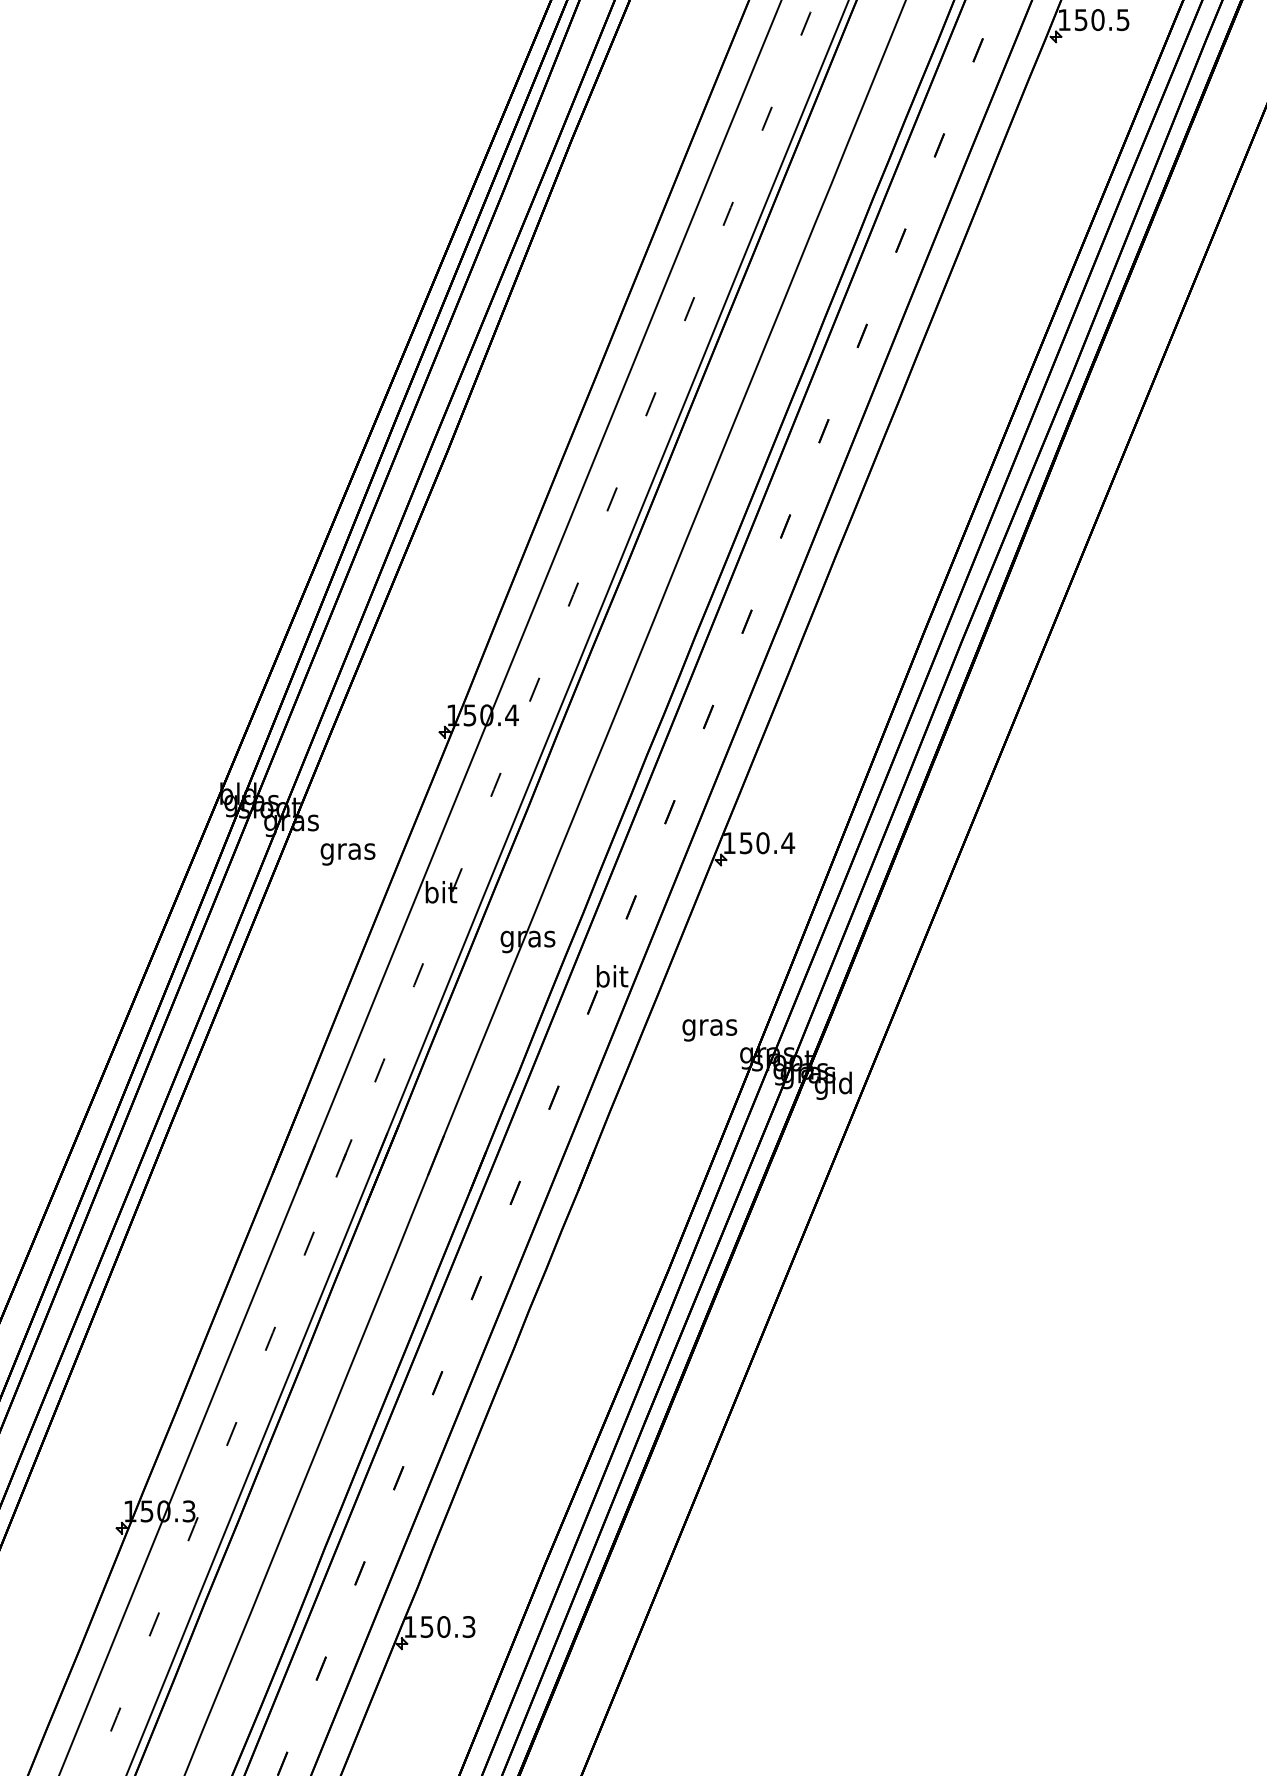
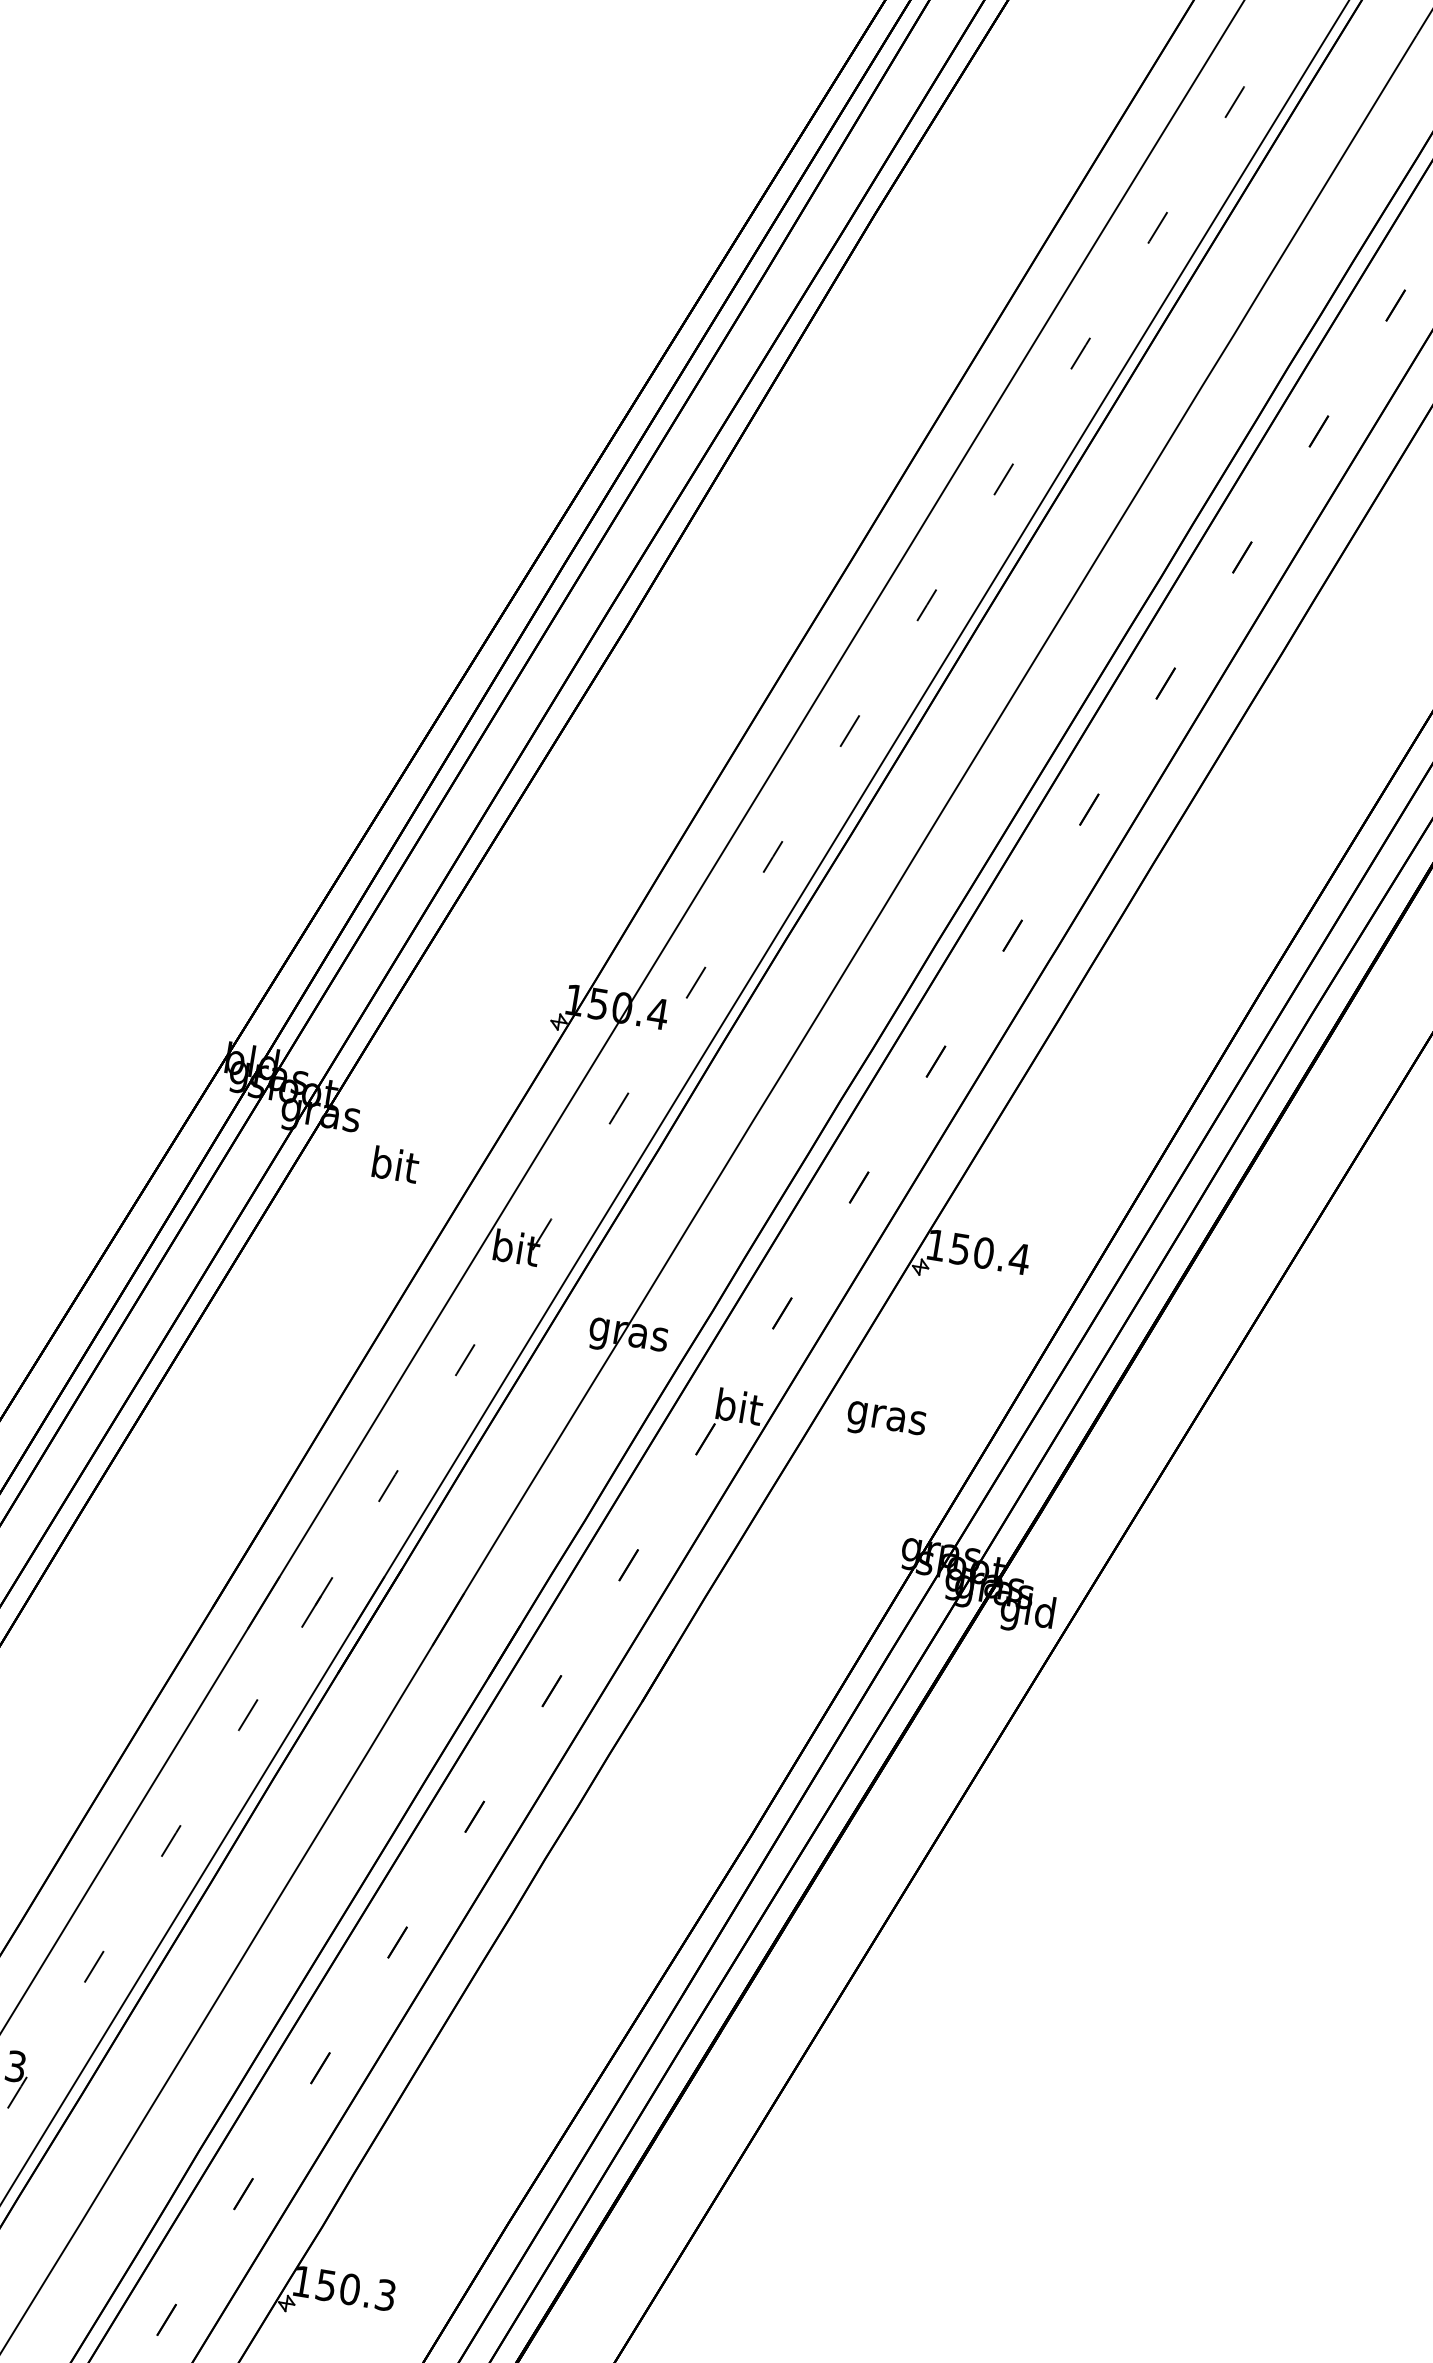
text: (347, 851) -> (393, 1168), gras -> bit
text: (709, 1030) -> (885, 1422), moved

